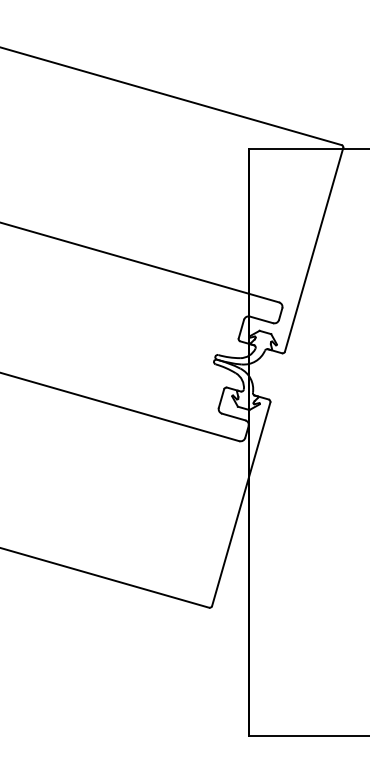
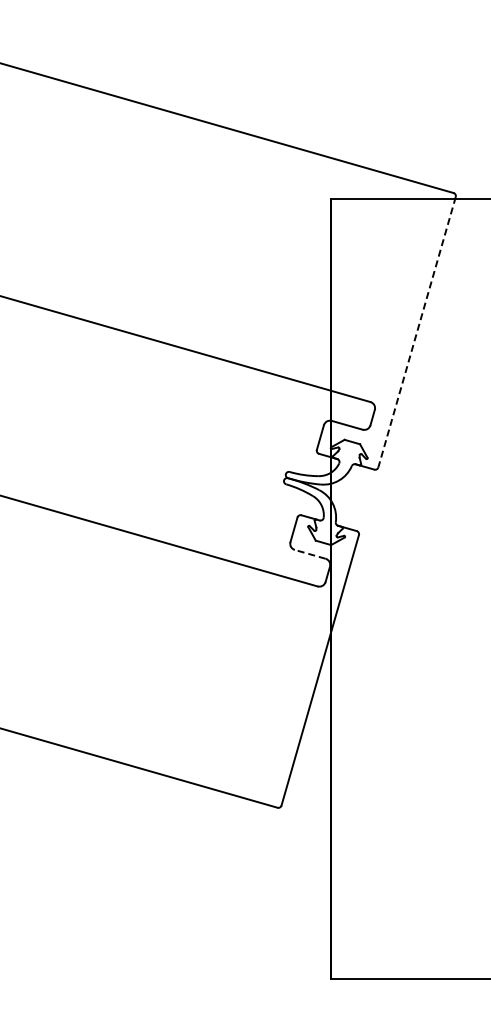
line: (314, 250) -> (417, 332), solid -> dashed
line: (233, 417) -> (310, 554), solid -> dashed

